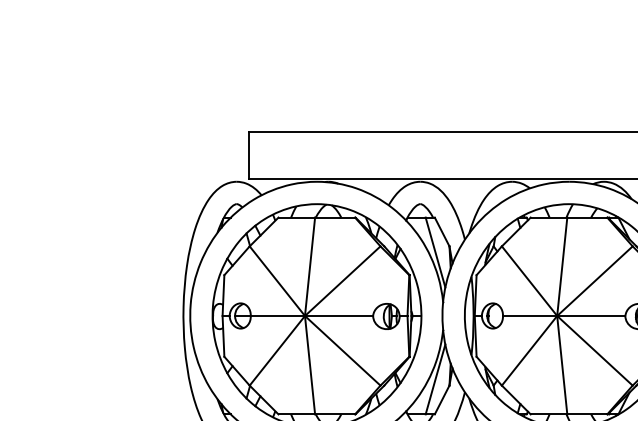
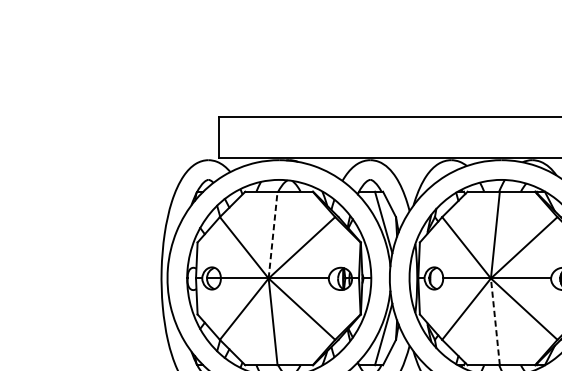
line: (310, 266) -> (273, 234), solid -> dashed
line: (562, 364) -> (495, 321), solid -> dashed

